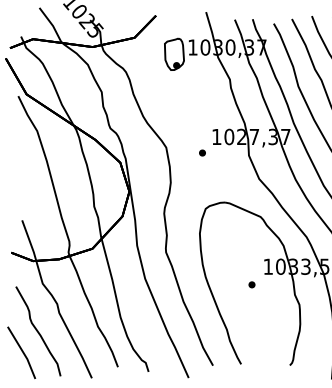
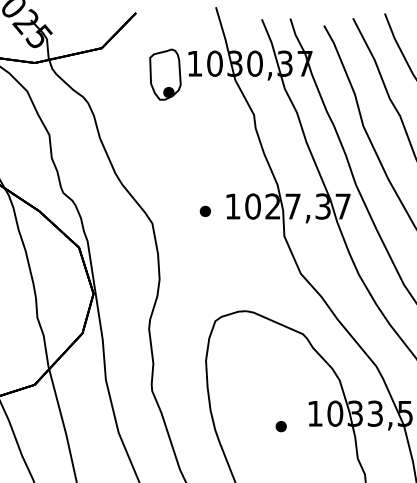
part: (202, 152) -> (205, 210), moved
part: (251, 284) -> (280, 426), moved

